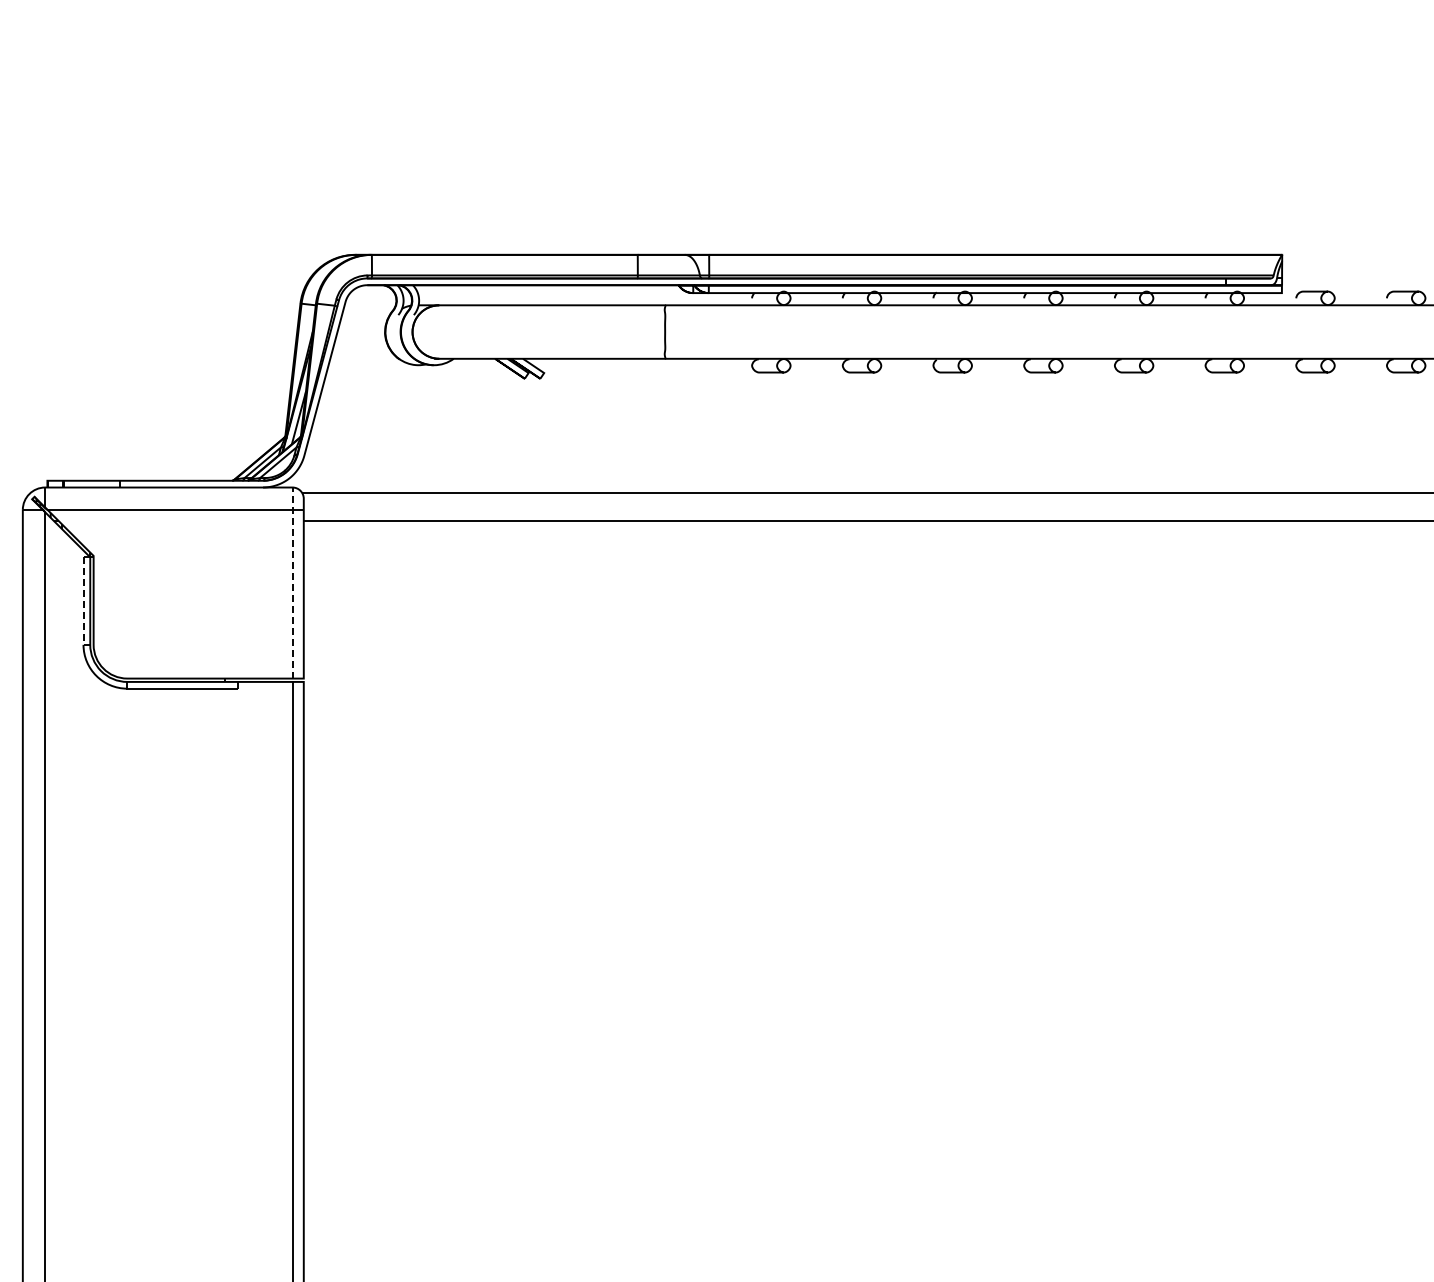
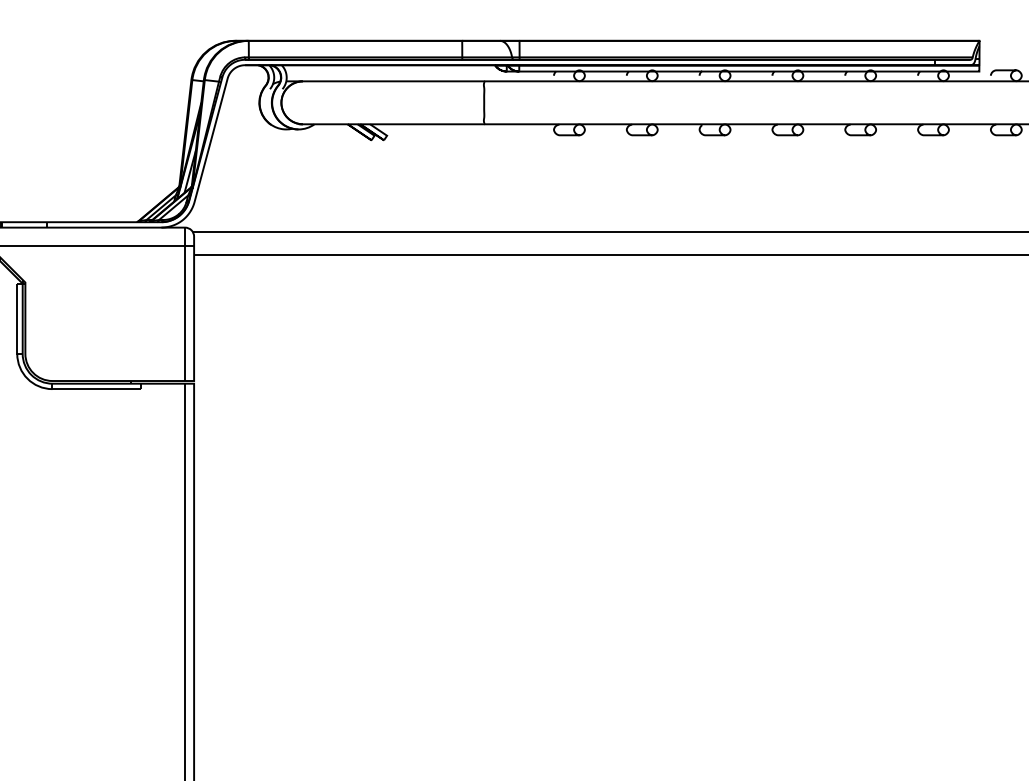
line: (292, 583) -> (185, 304), dashed -> solid
line: (83, 605) -> (17, 322), dashed -> solid

